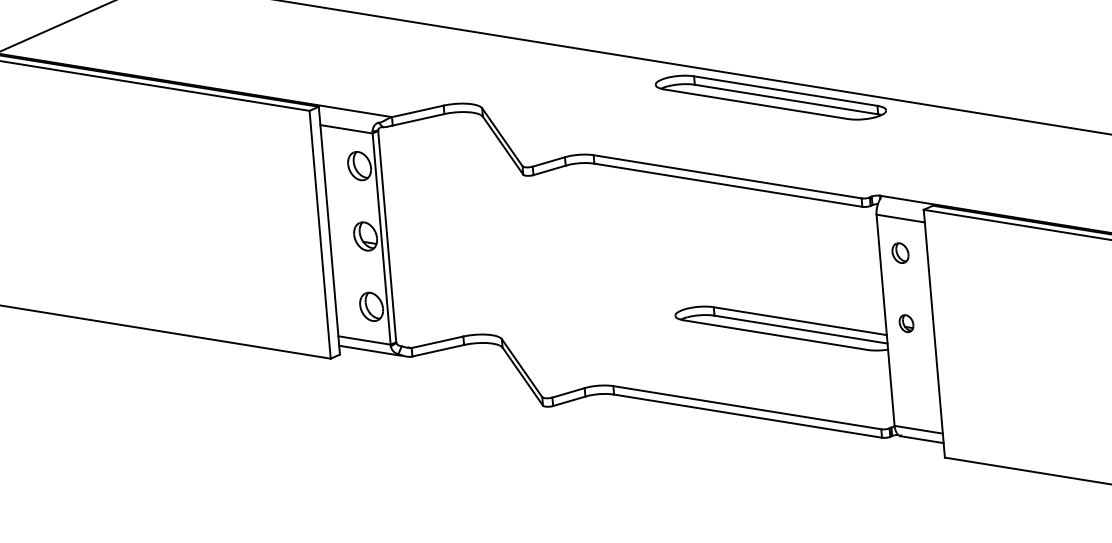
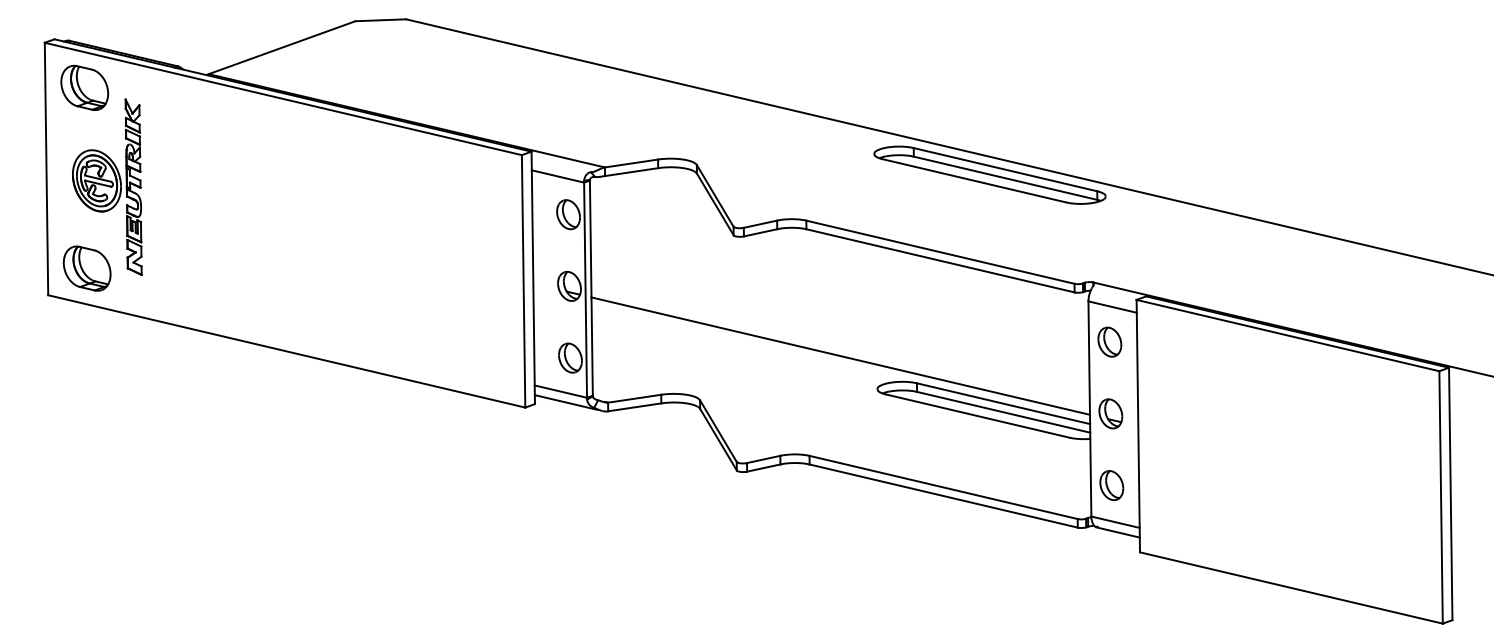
part: (900, 252) -> (1109, 341), size x1.43
line: (636, 285) -> (840, 355), added
part: (906, 323) -> (1110, 413), size x1.67
part: (912, 393) -> (1111, 485), added

